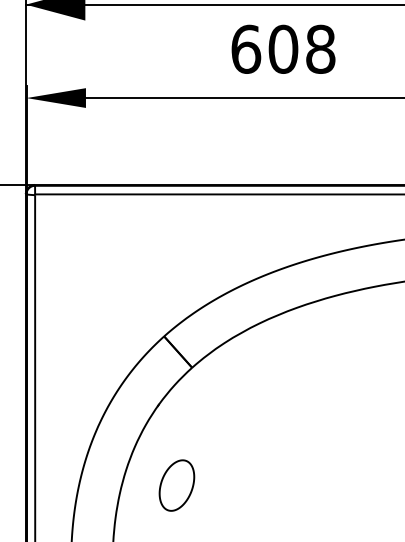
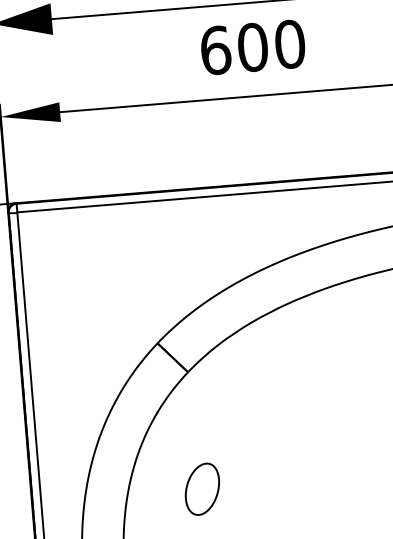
text: (320, 49) -> (289, 44), 608 -> 600
part: (176, 485) -> (202, 489), moved

